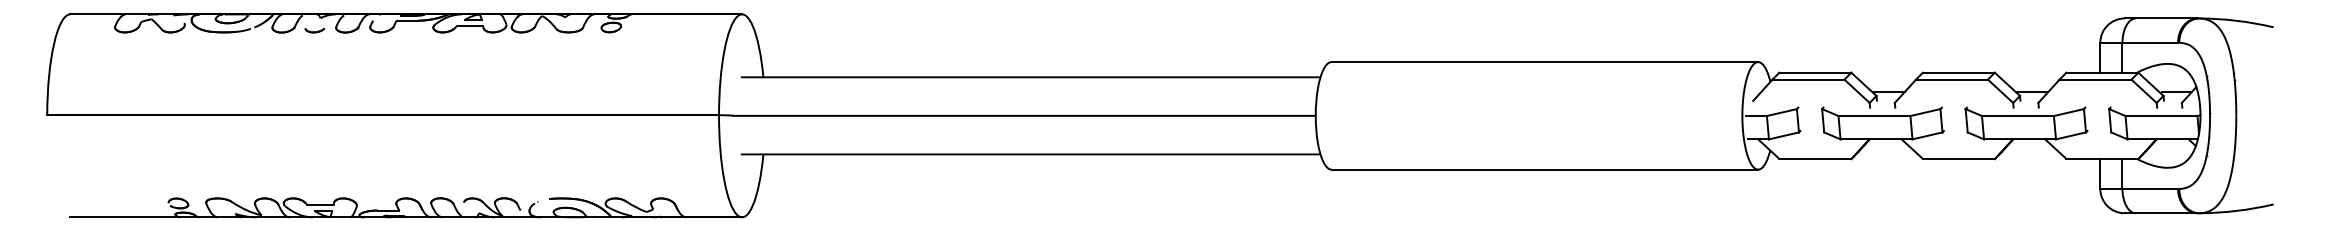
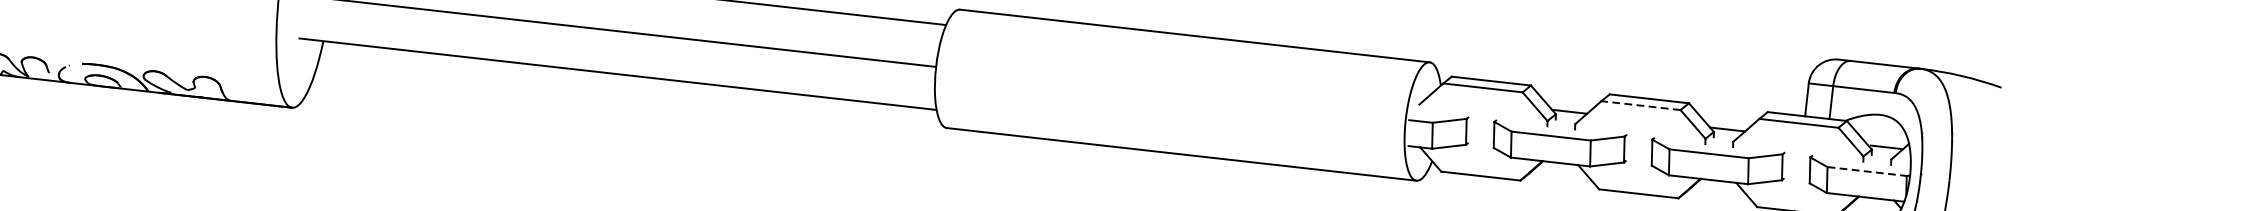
line: (1951, 79) -> (1640, 105), solid -> dashed
line: (2161, 116) -> (1867, 172), solid -> dashed

